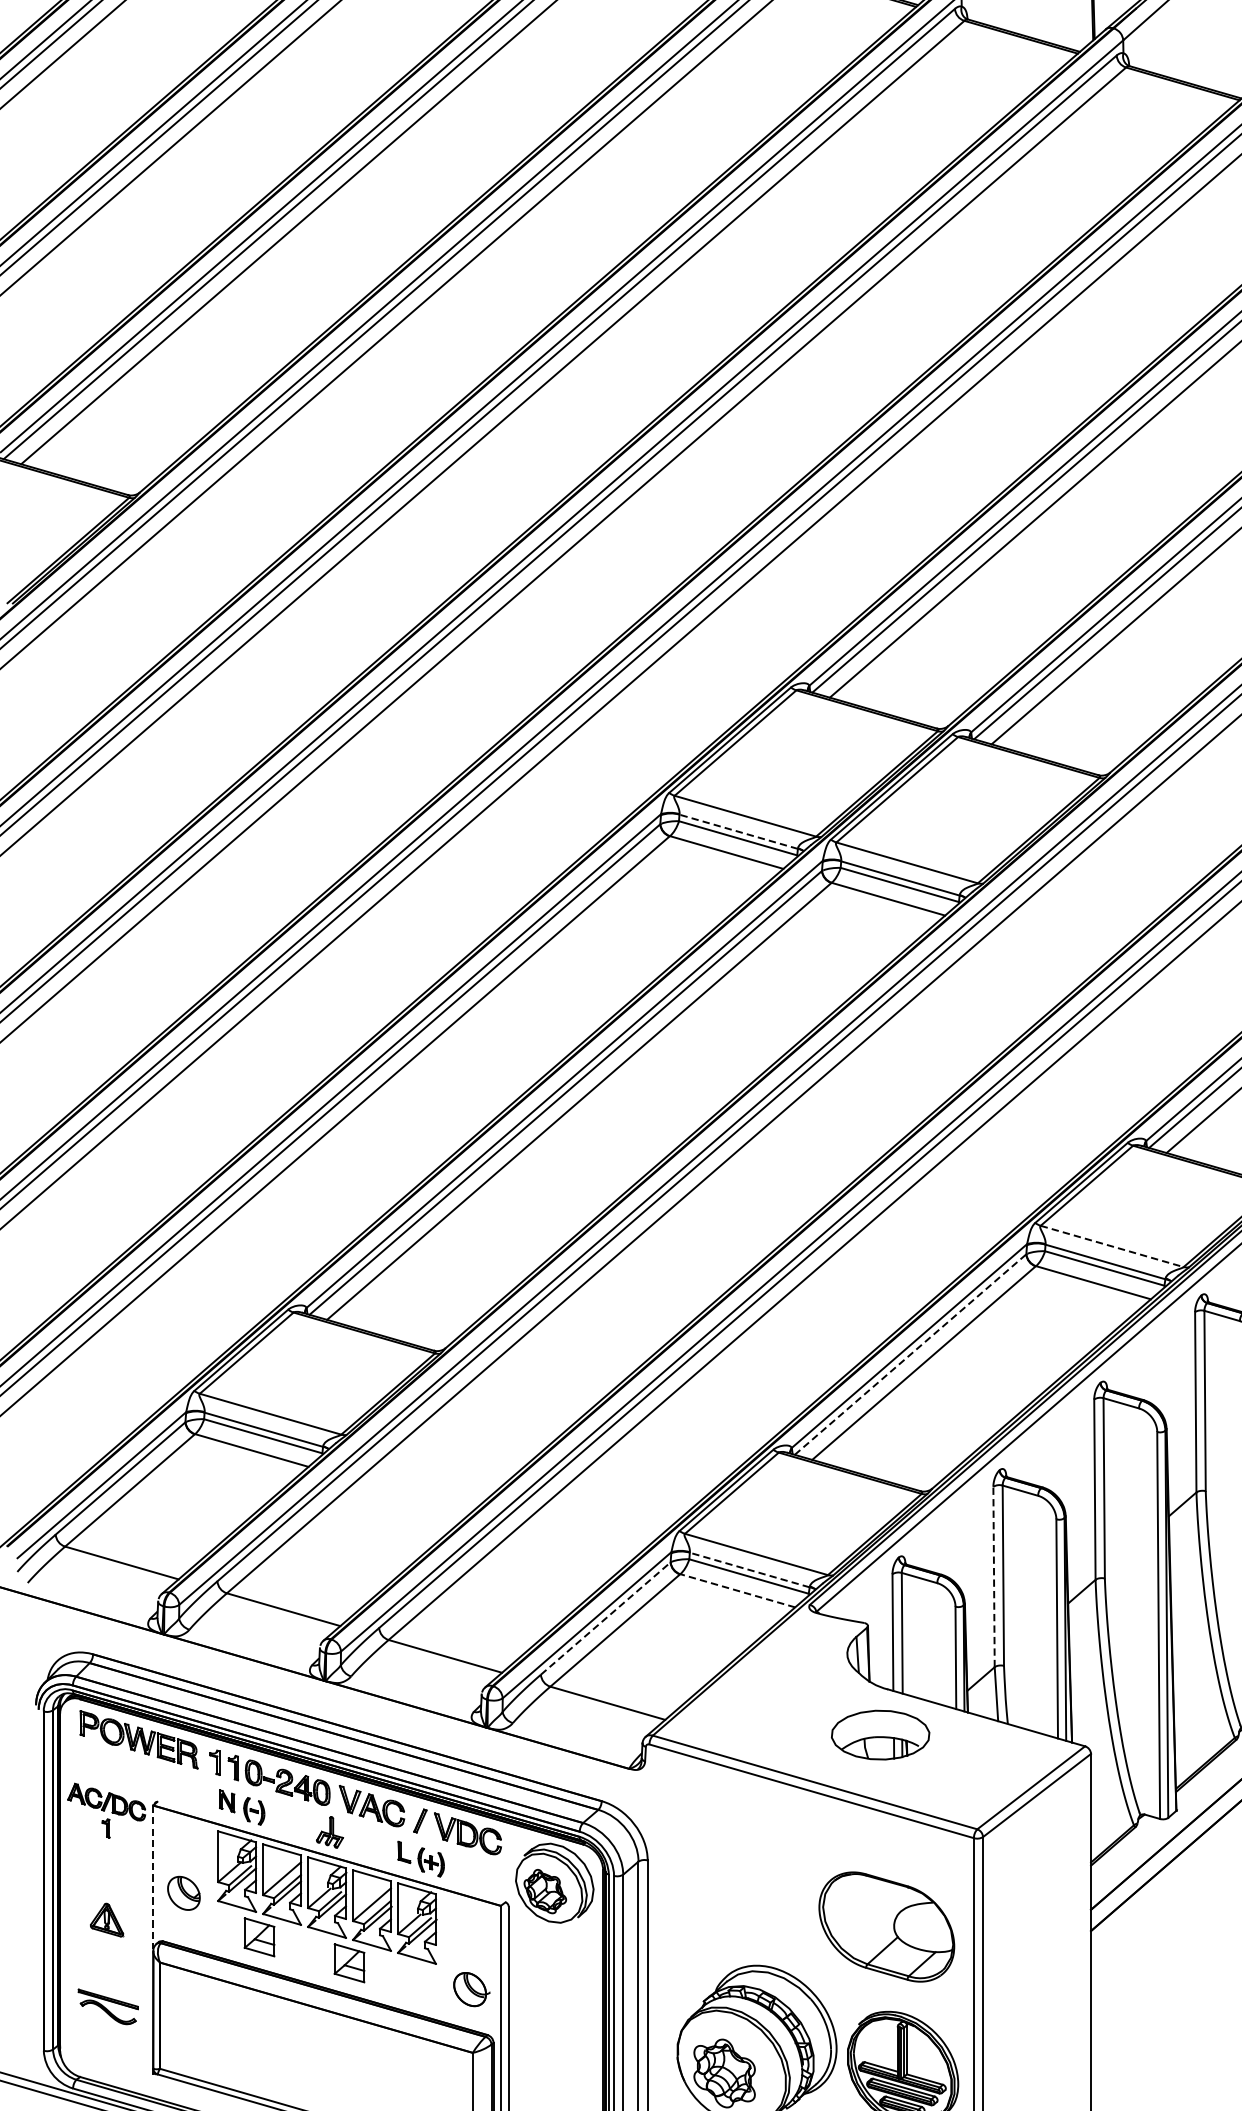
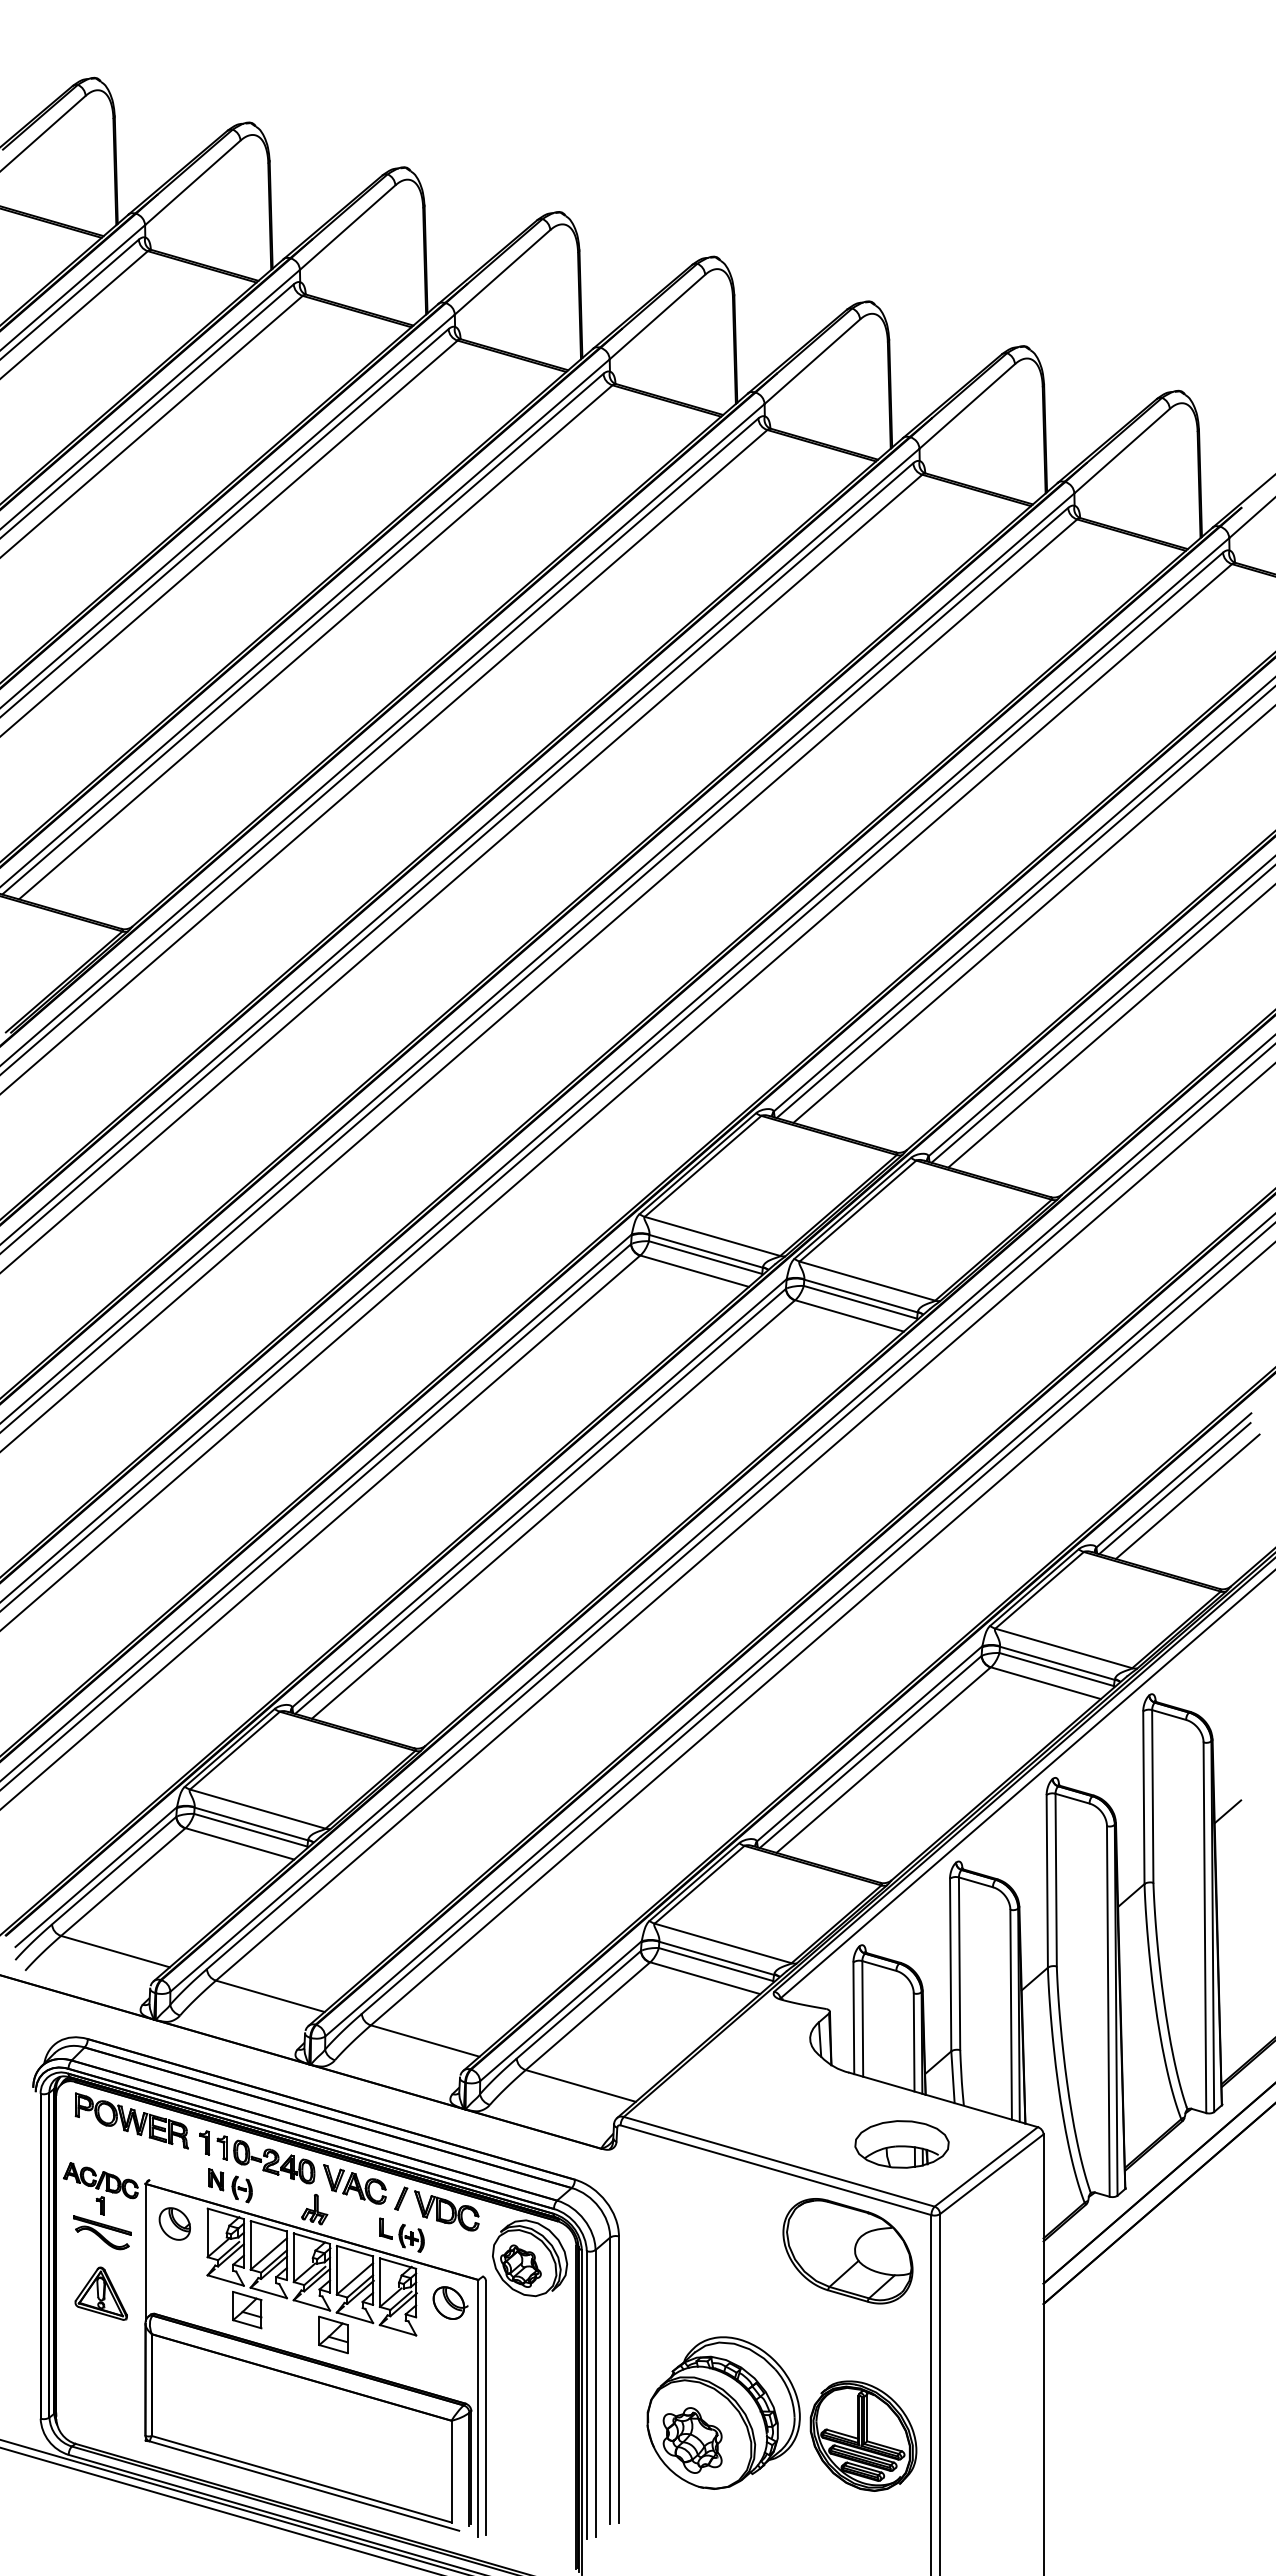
line: (738, 831) -> (705, 1251), dashed -> solid
line: (1112, 1246) -> (1064, 1648), dashed -> solid
line: (910, 1355) -> (870, 1752), dashed -> solid
line: (749, 1570) -> (716, 1958), dashed -> solid
line: (993, 1576) -> (950, 1964), dashed -> solid
line: (736, 1591) -> (704, 1978), dashed -> solid
line: (606, 1618) -> (579, 2004), dashed -> solid
part: (880, 1735) -> (901, 2144), moved
line: (153, 1877) -> (145, 2252), dashed -> solid
part: (183, 1892) -> (174, 2223), moved
part: (106, 1920) -> (100, 2293), size x1.67
part: (886, 1927) -> (847, 2251), moved
part: (471, 1988) -> (450, 2302), moved
part: (108, 2006) -> (102, 2232), moved

